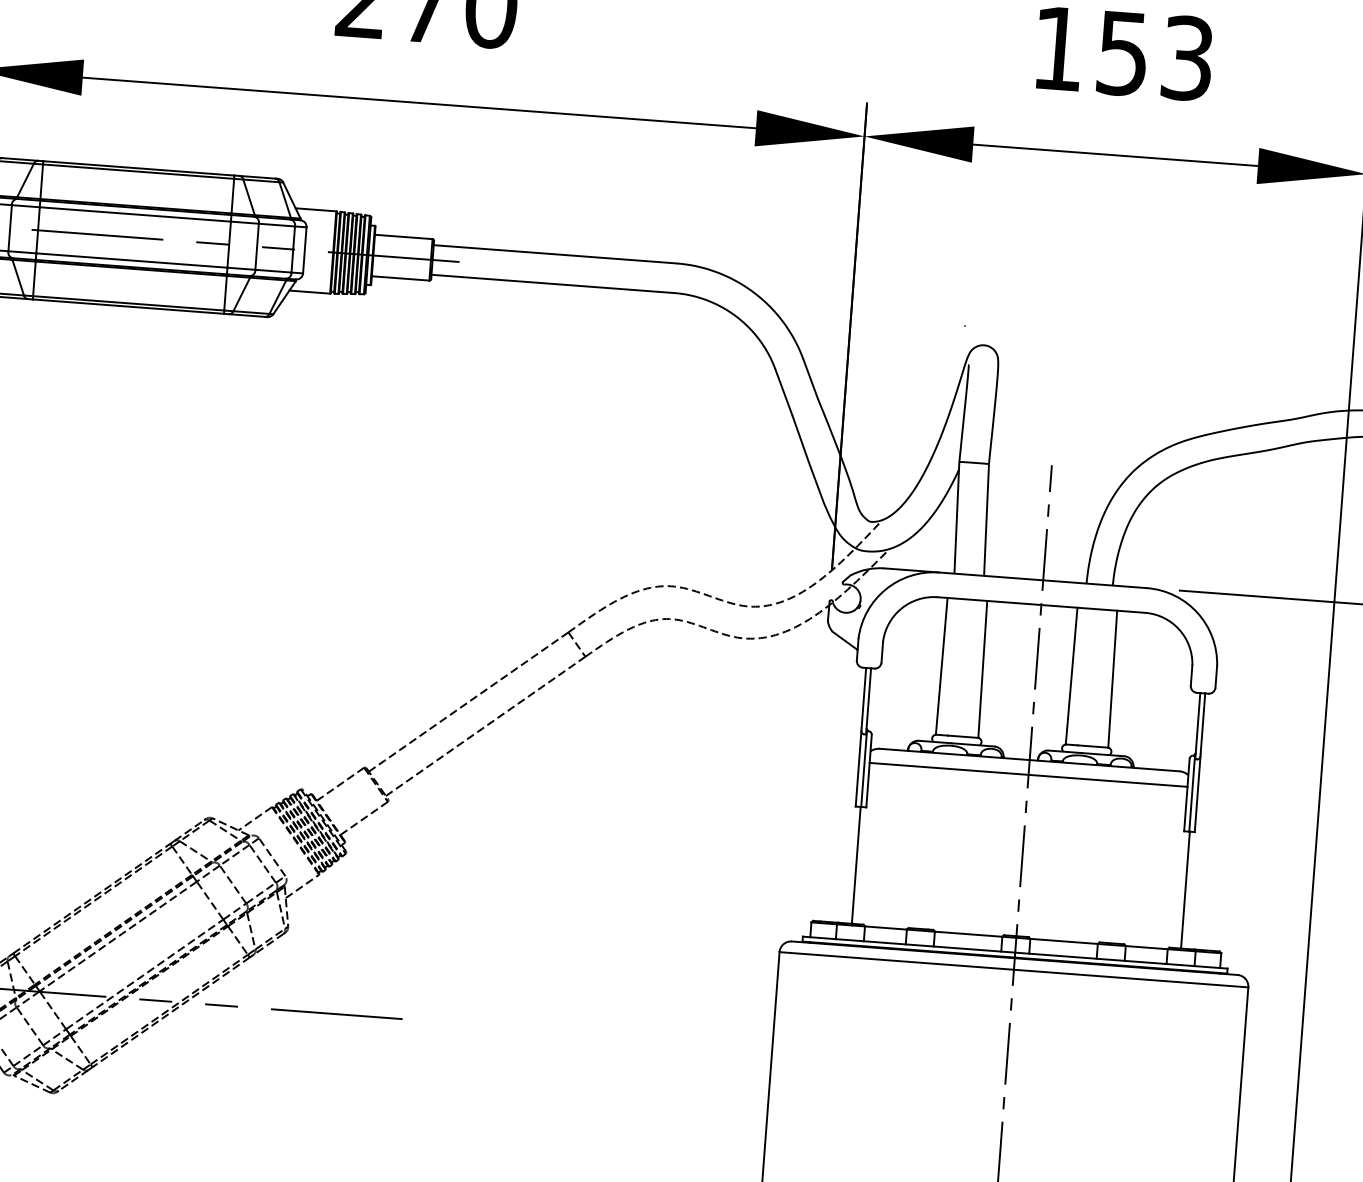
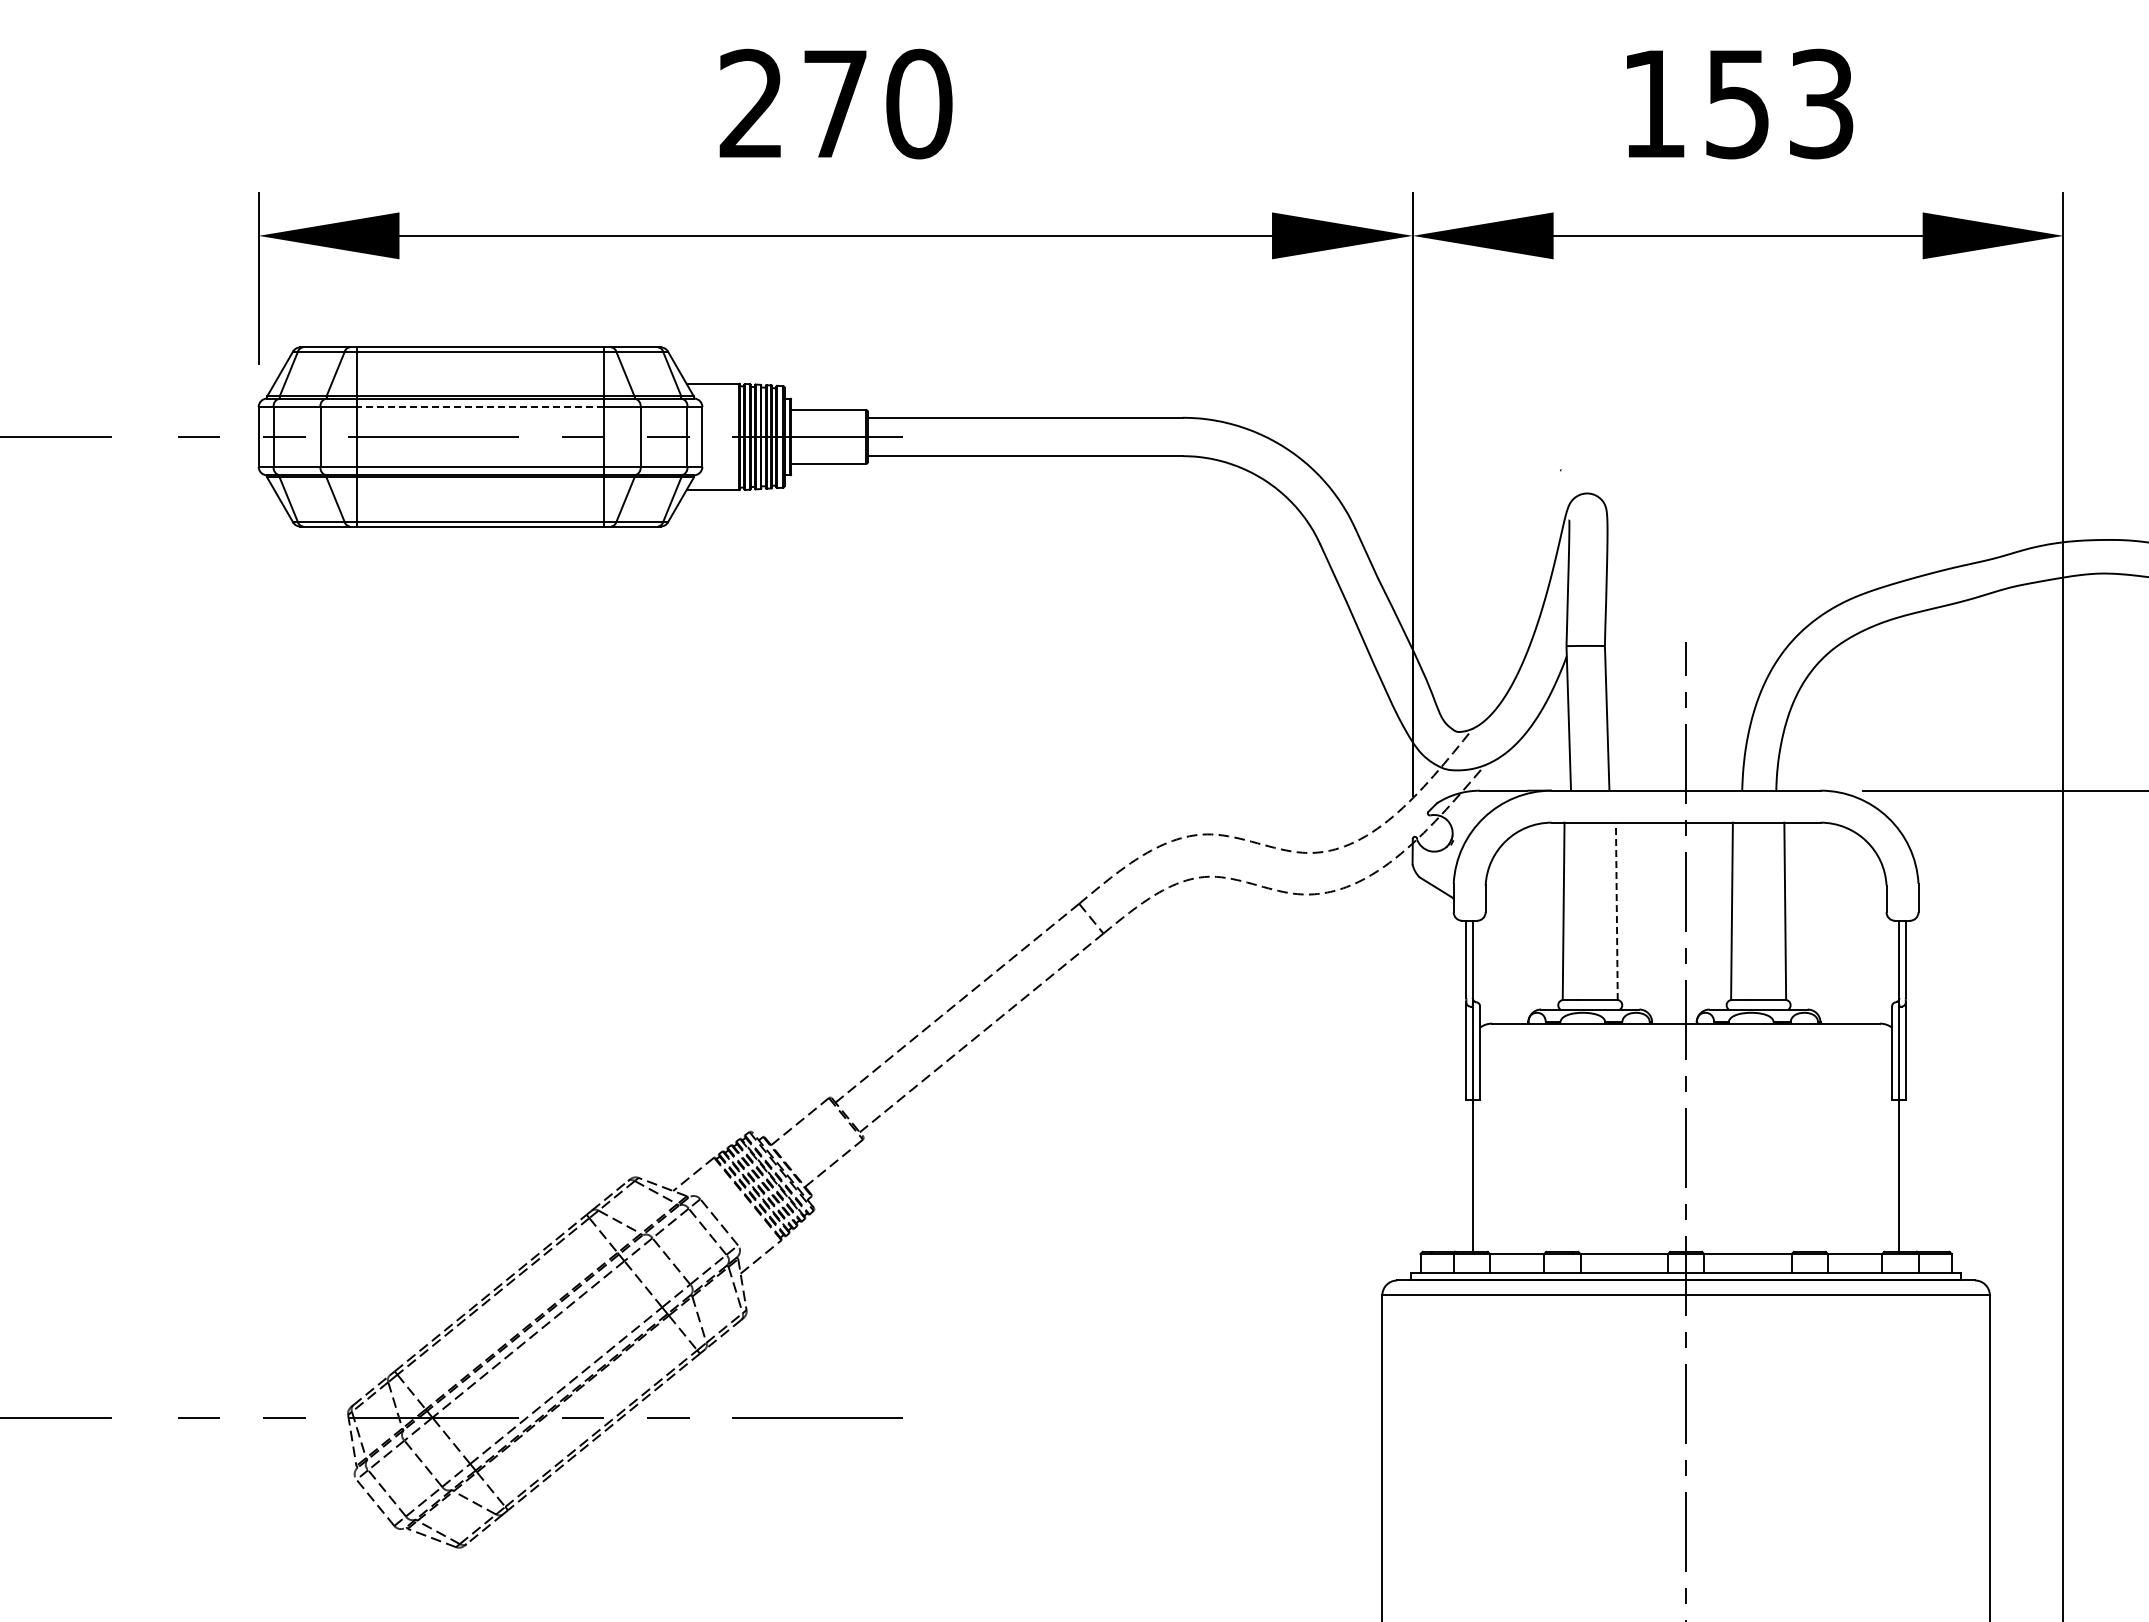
line: (135, 214) -> (480, 407), solid -> dashed
line: (982, 669) -> (1616, 911), solid -> dashed
line: (1028, 774) -> (1686, 1042), removed

